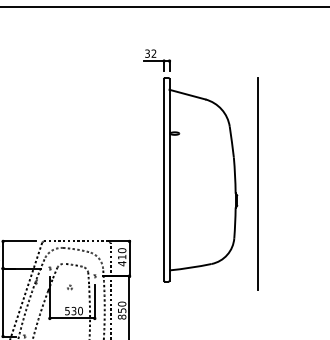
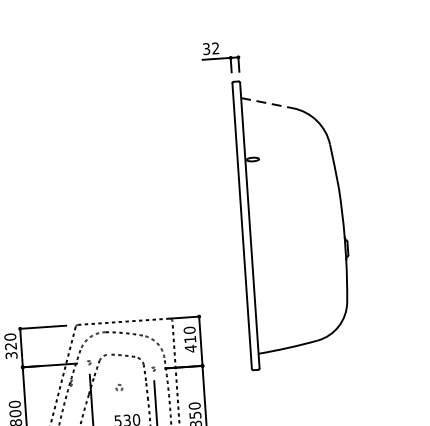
line: (187, 94) -> (267, 102), solid -> dashed
line: (257, 183) -> (374, 222), removed

